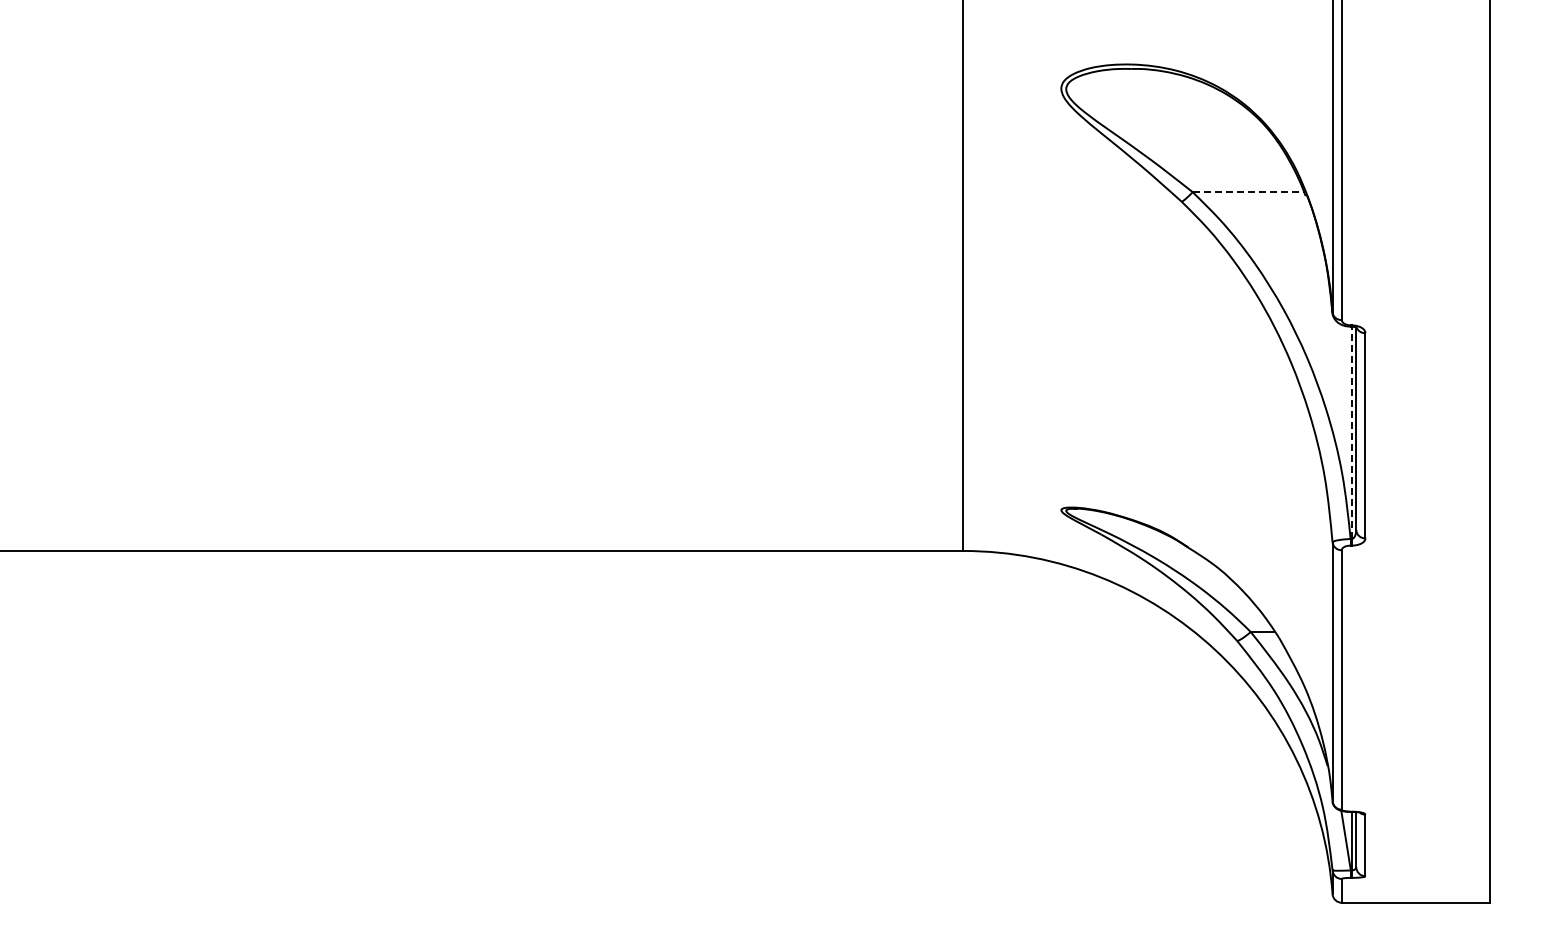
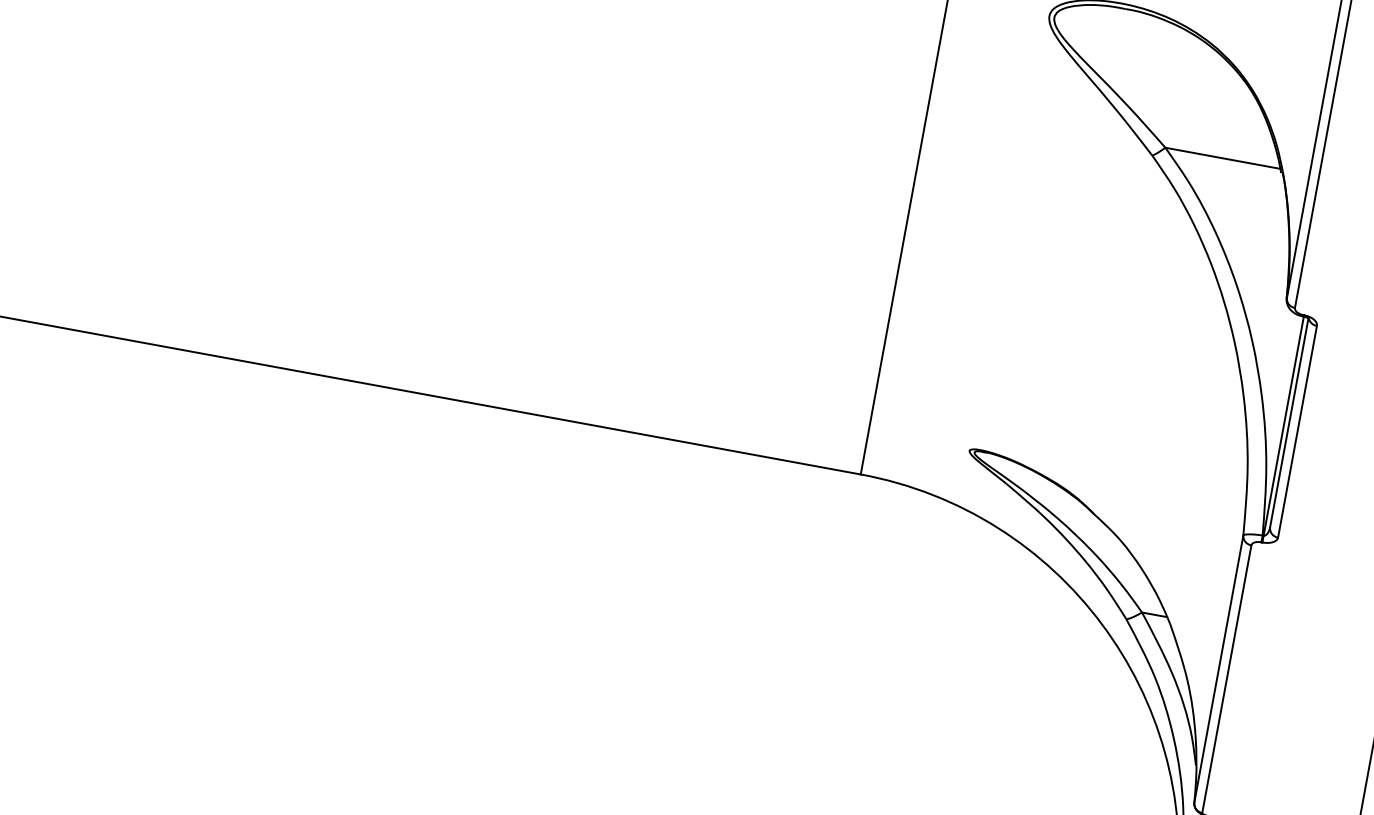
line: (1248, 192) -> (1222, 158), dashed -> solid
line: (1351, 432) -> (1283, 425), dashed -> solid

